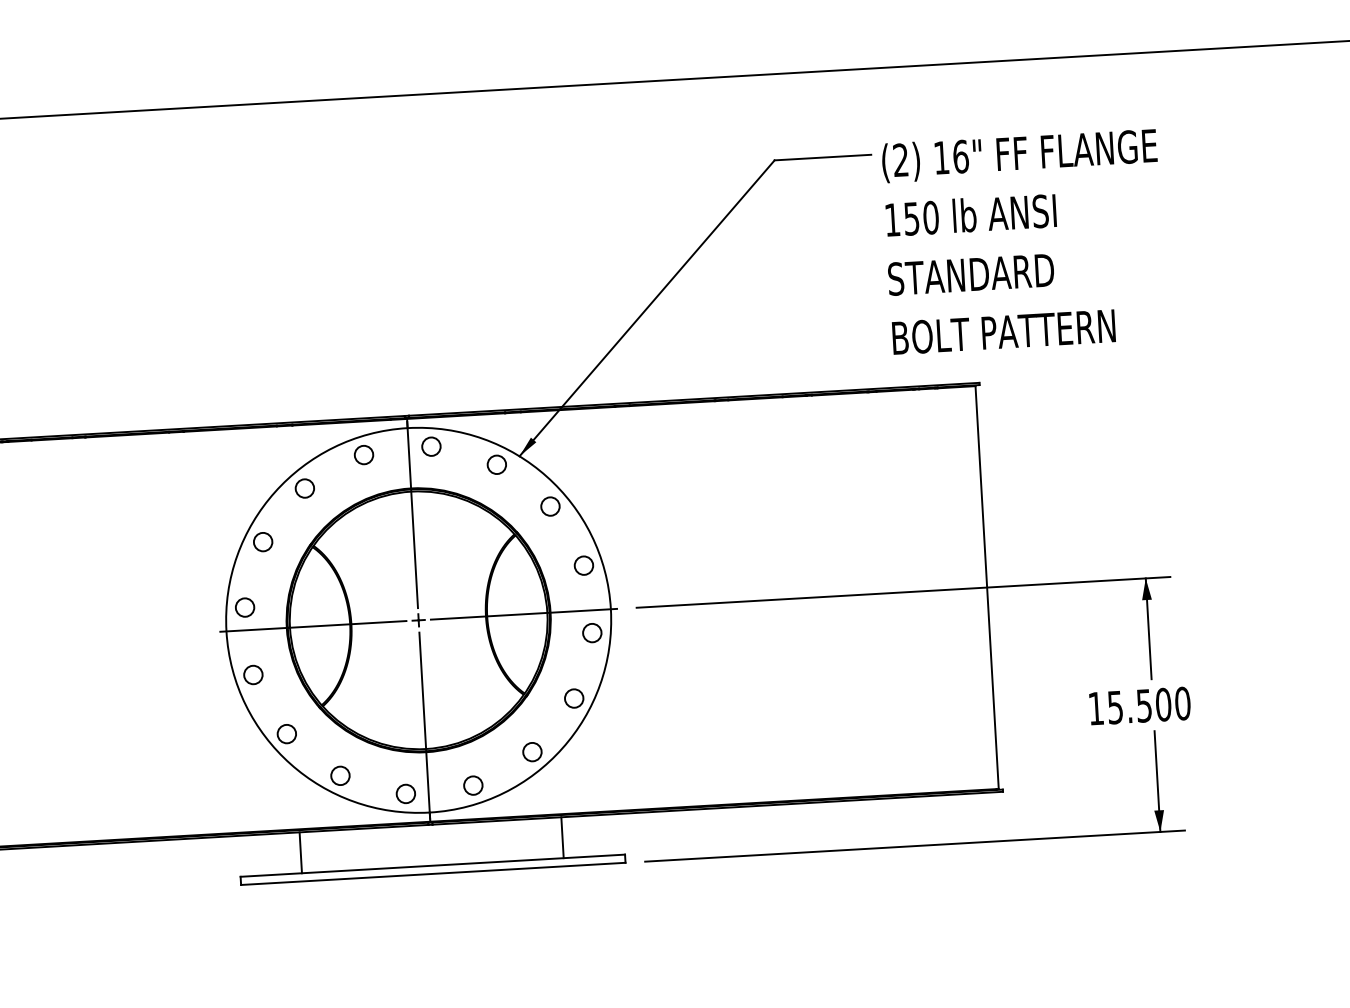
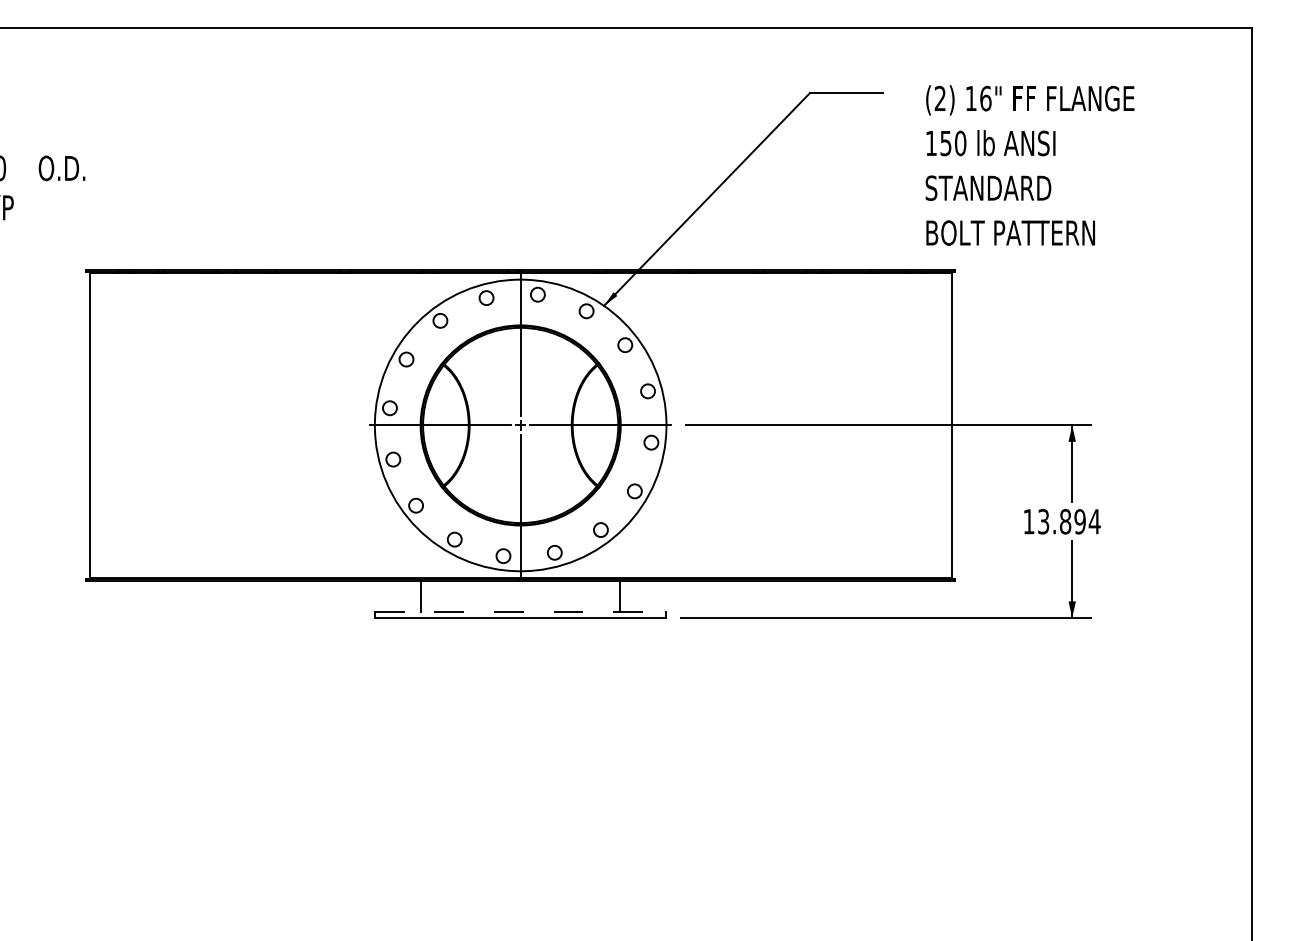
text: (1023, 241) -> (1029, 165), moved
text: (1149, 705) -> (1069, 521), 15.500 -> 13.894
line: (432, 865) -> (520, 611), solid -> dashed

